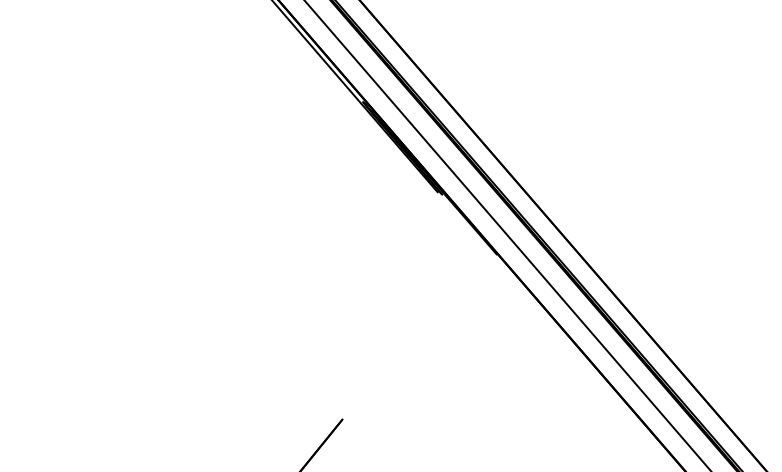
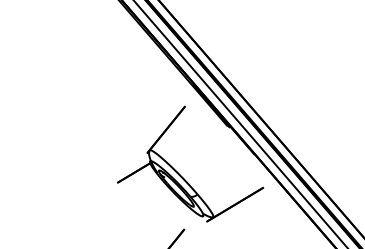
part: (332, 296) -> (179, 173), added

